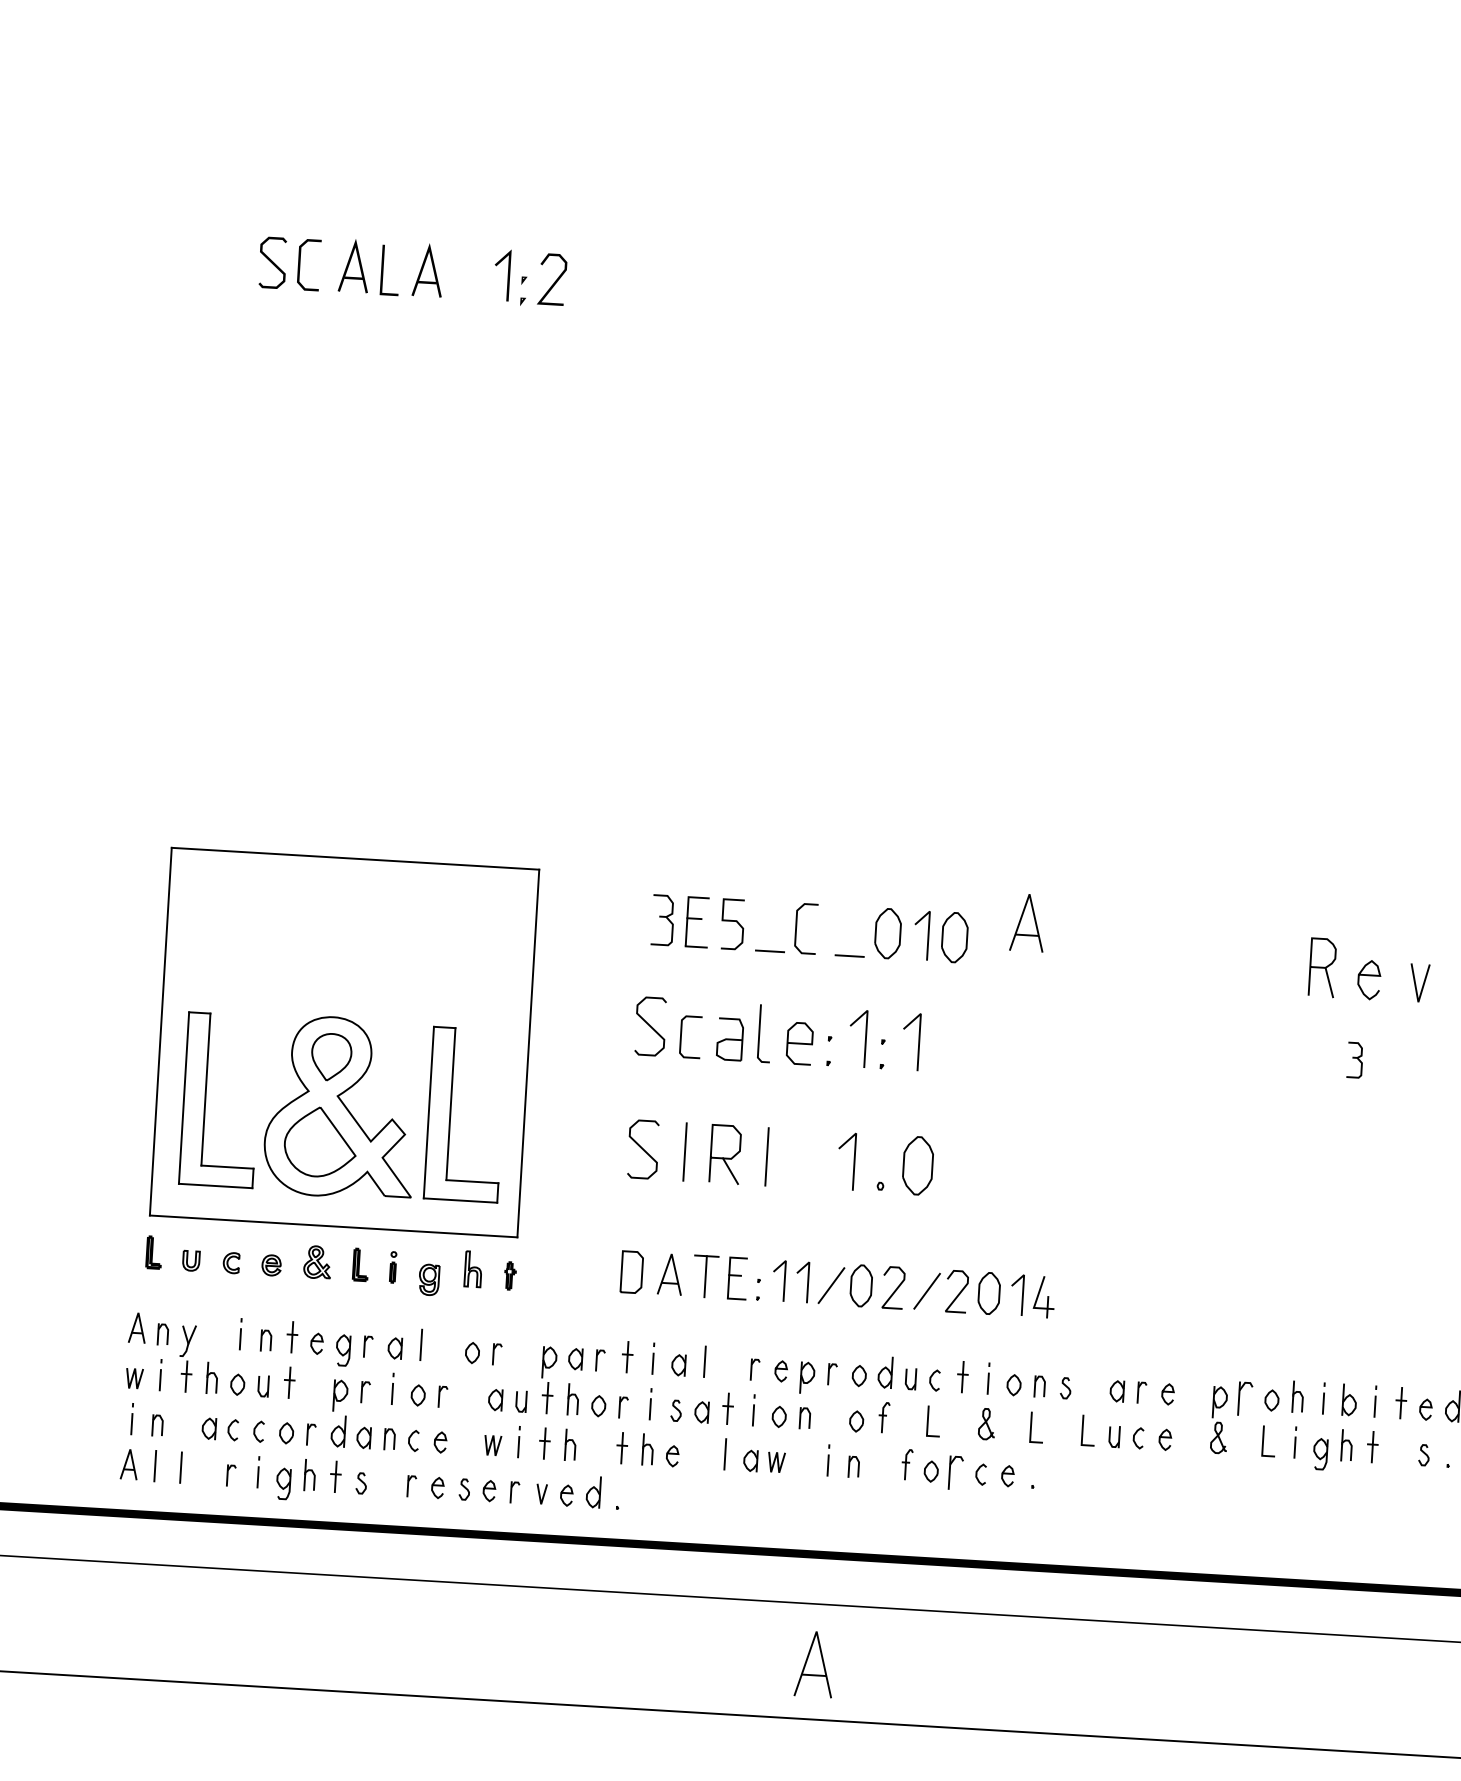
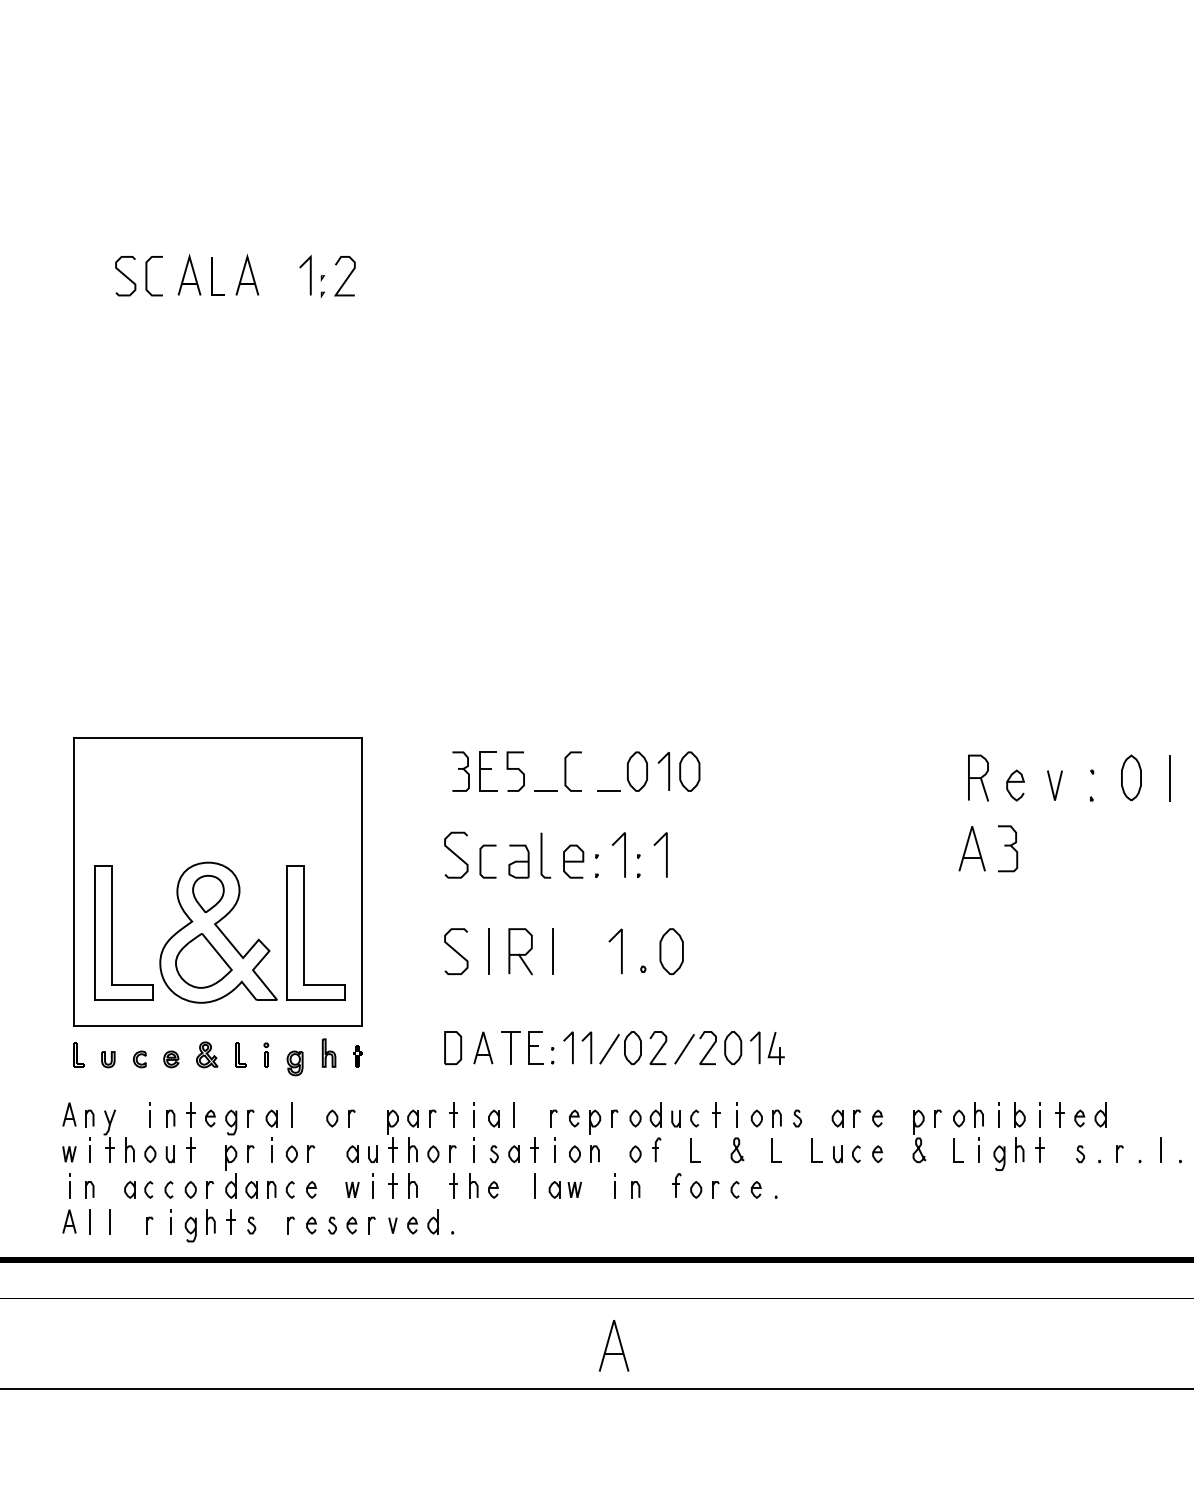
part: (1026, 922) -> (971, 848), moved
part: (1355, 1059) -> (1008, 848), size x1.67
part: (1244, 1398) -> (937, 1118), size x0.62
part: (955, 1472) -> (715, 1189), size x0.62

